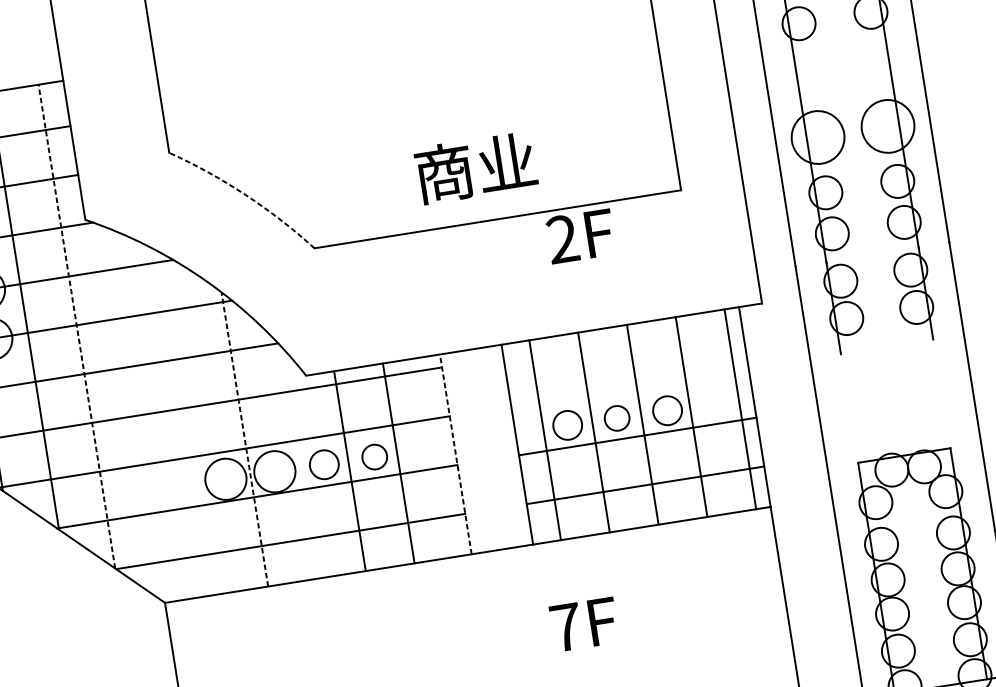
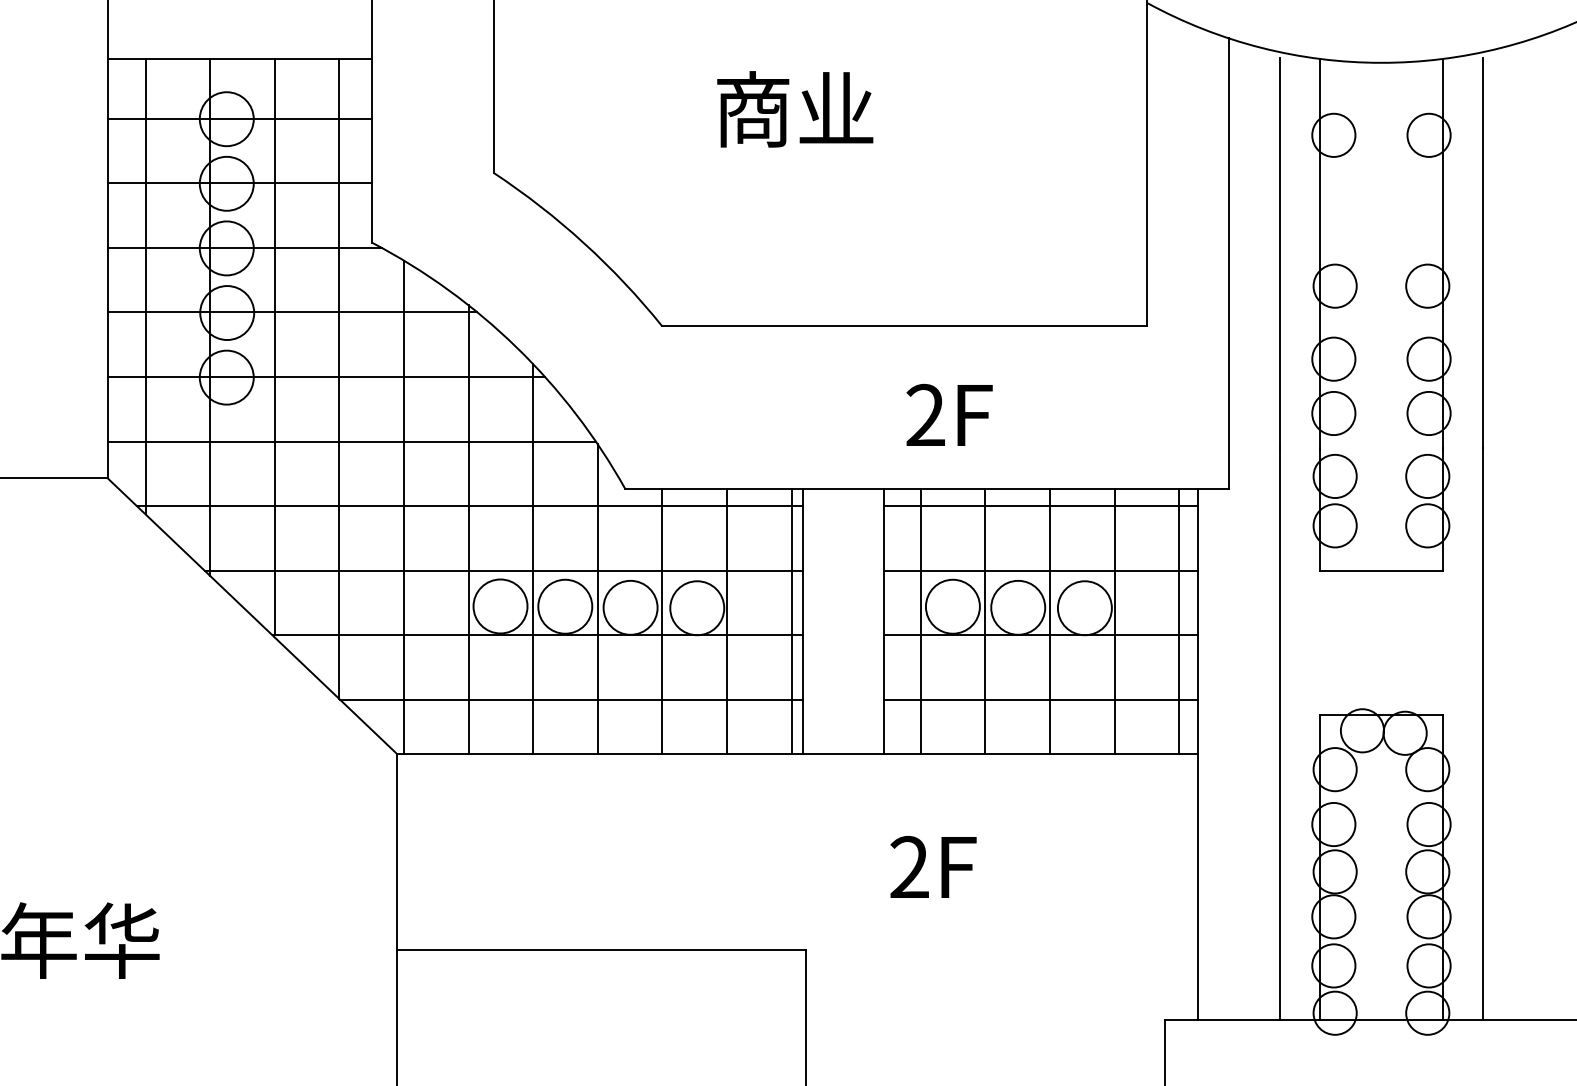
circle: (887, 125) -> (1427, 285), size x0.62
circle: (817, 137) -> (1334, 285), size x0.62
text: (476, 167) -> (795, 109), moved
arc: (245, 195) -> (584, 243), dashed -> solid
text: (580, 235) -> (949, 414), moved
line: (77, 326) -> (339, 378), dashed -> solid
line: (621, 339) -> (1040, 506), added
line: (887, 346) -> (1381, 570), added
line: (629, 387) -> (1040, 570), added
circle: (667, 410) -> (1084, 608), size x1.43
line: (140, 415) -> (403, 506), added
circle: (617, 418) -> (1018, 607), size x1.67
line: (192, 424) -> (468, 529), added
circle: (567, 425) -> (952, 606), size x1.43
line: (245, 439) -> (533, 558), dashed -> solid
line: (455, 453) -> (802, 620), dashed -> solid
line: (447, 455) -> (791, 621), added
circle: (374, 457) -> (697, 608), size x1.67
line: (298, 461) -> (597, 598), added
circle: (324, 464) -> (630, 607), size x1.43
text: (565, 626) -> (909, 866), 7F -> 2F

